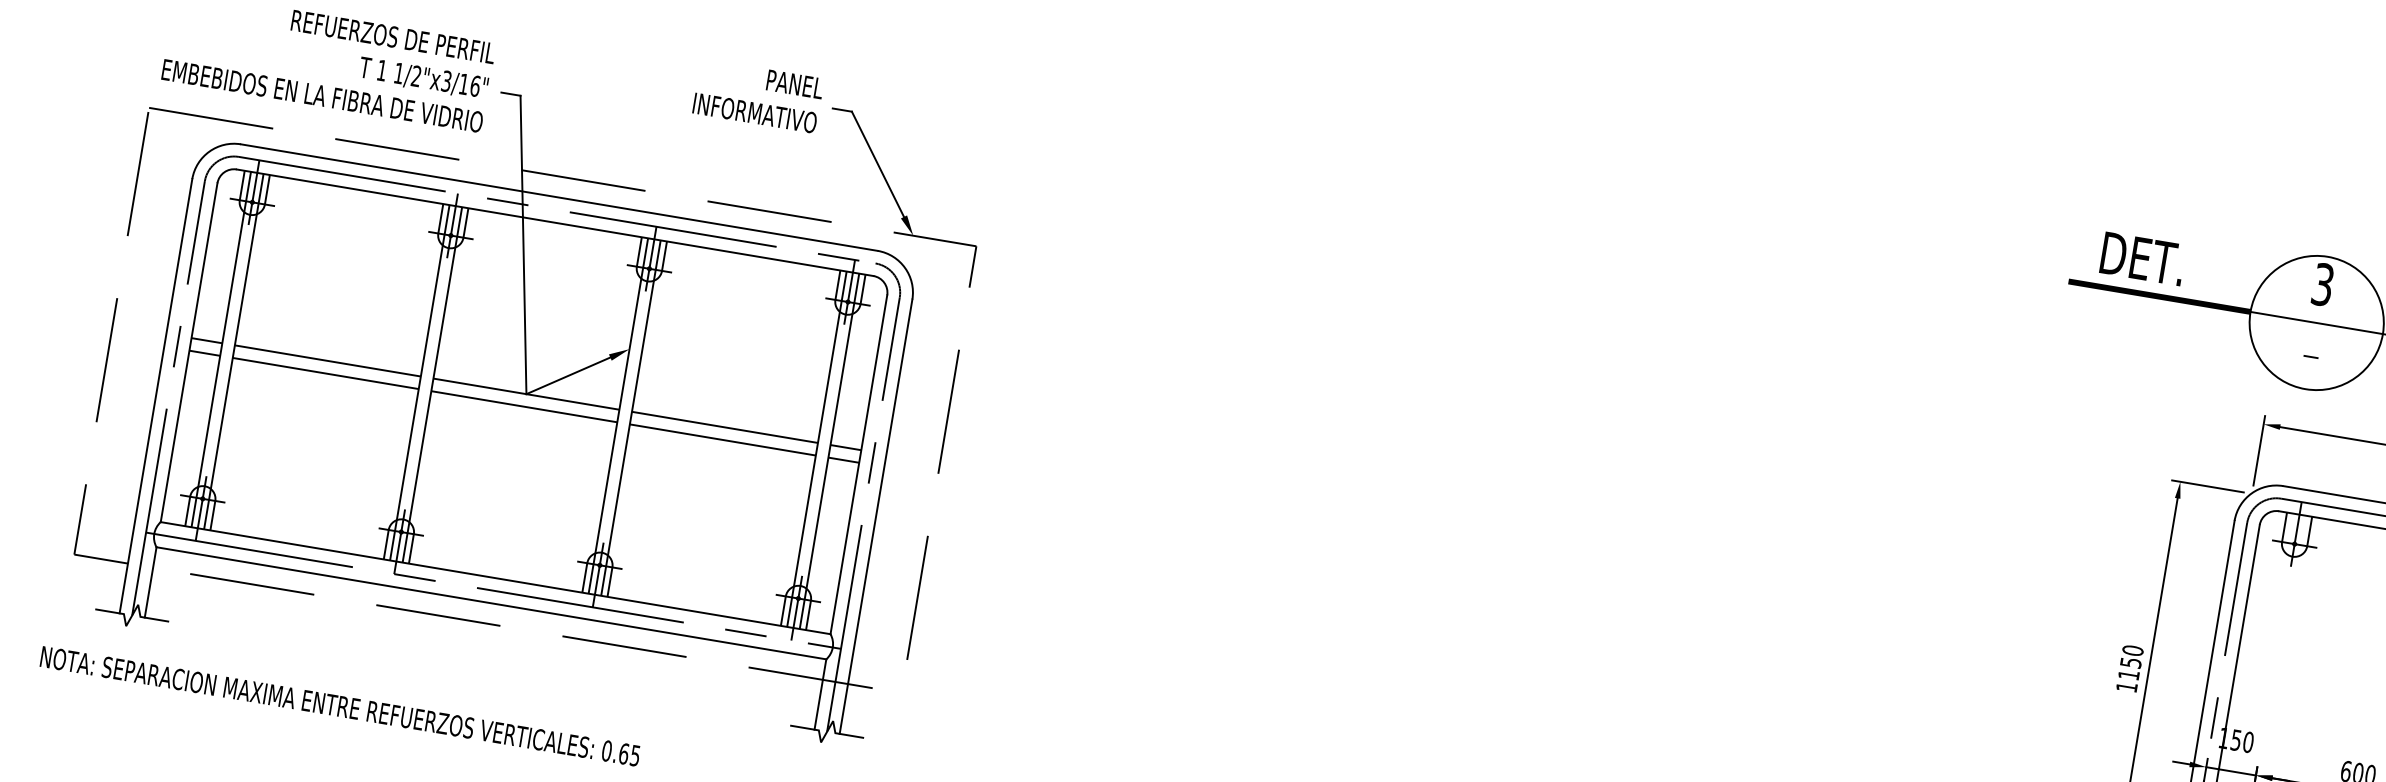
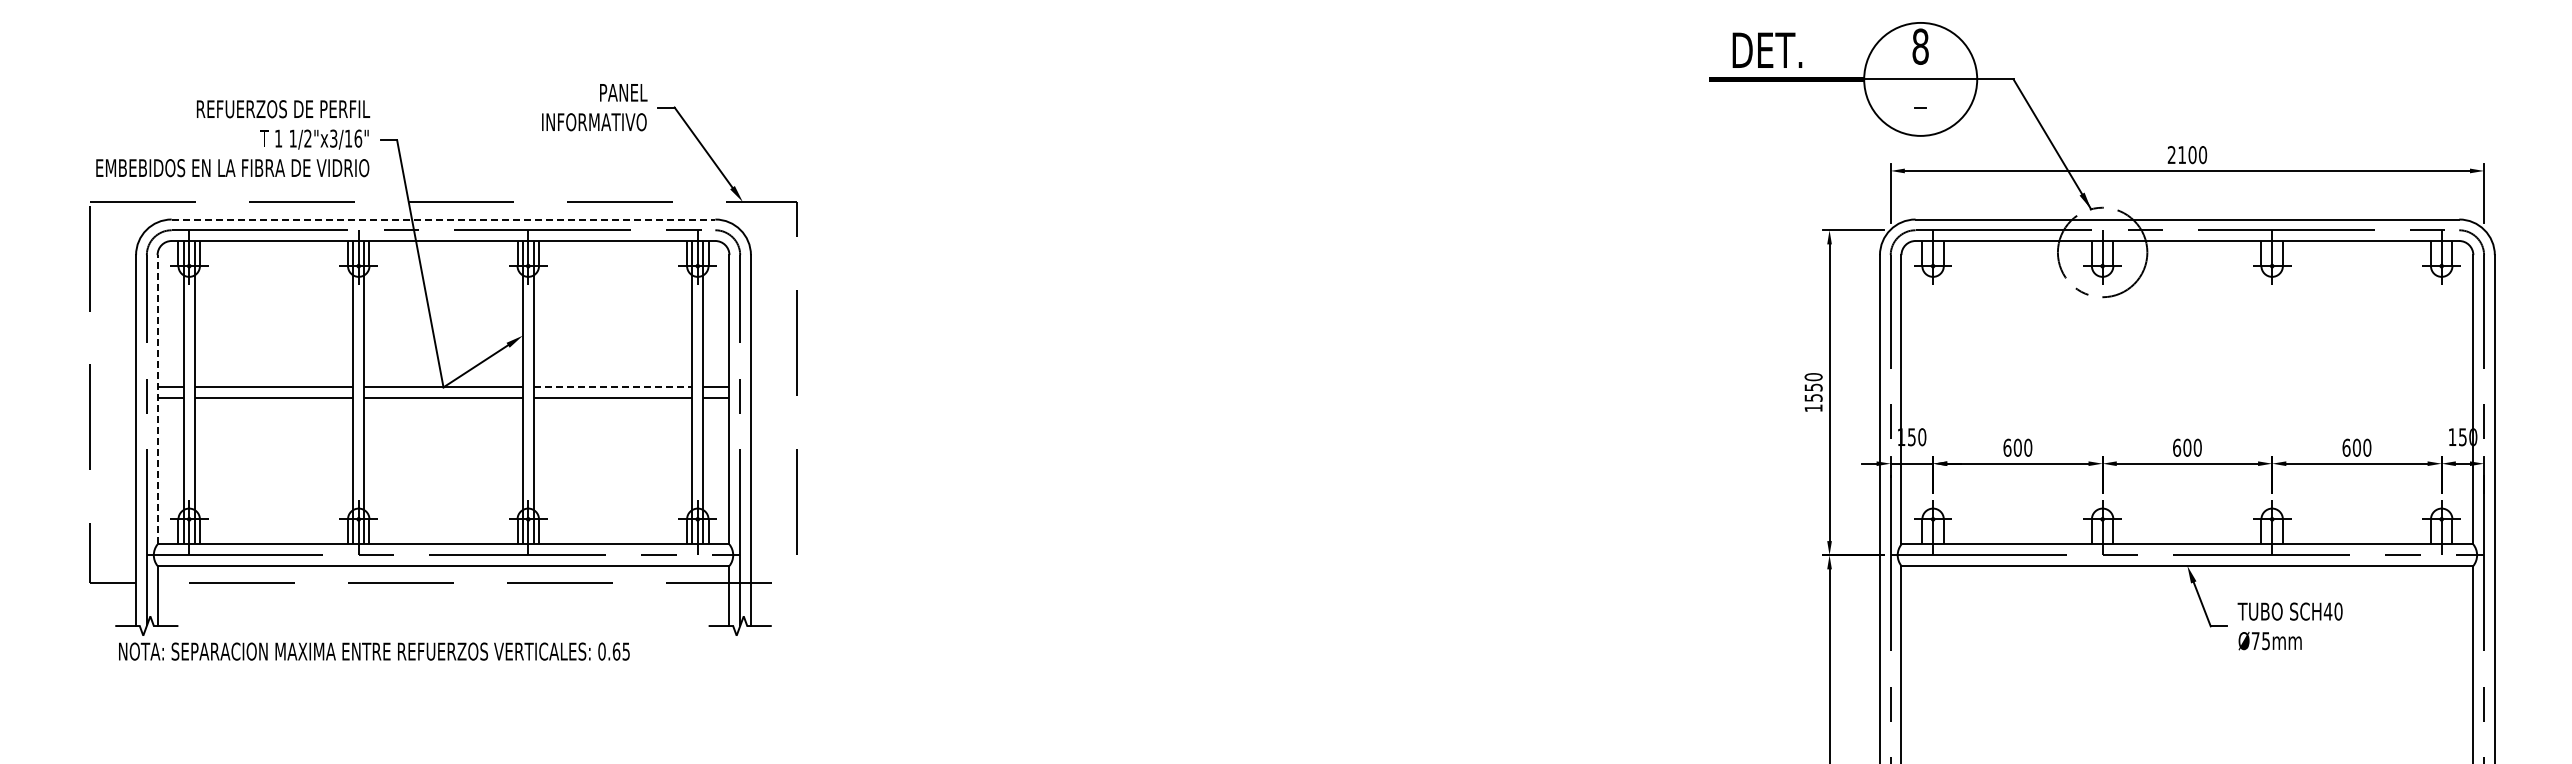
line: (559, 197) -> (443, 219), solid -> dashed
text: (2322, 284) -> (1920, 46), 3 -> 8
line: (189, 352) -> (157, 399), solid -> dashed
line: (725, 427) -> (613, 387), solid -> dashed
text: (2128, 674) -> (1813, 397), 1150 -> 1550
text: (340, 706) -> (374, 651), moved

